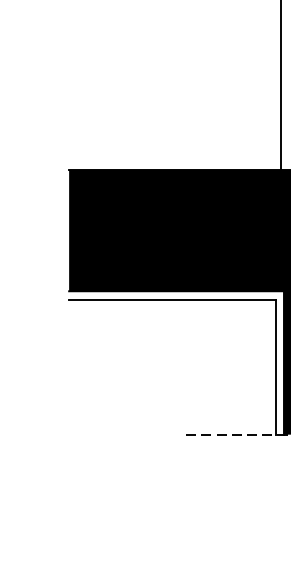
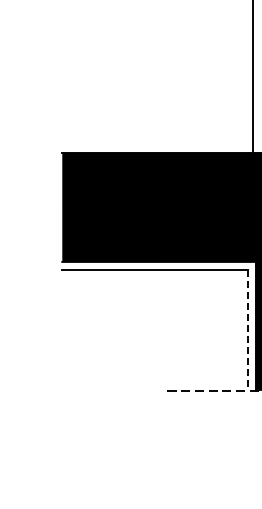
line: (276, 367) -> (248, 330), solid -> dashed

